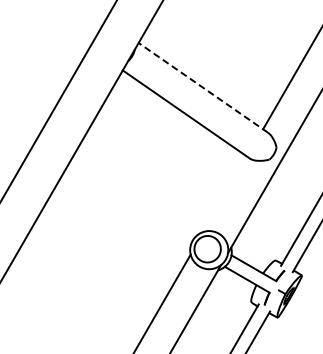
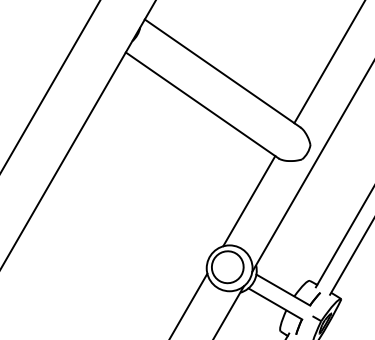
line: (203, 87) -> (222, 72), dashed -> solid
line: (225, 193) -> (249, 200), added

